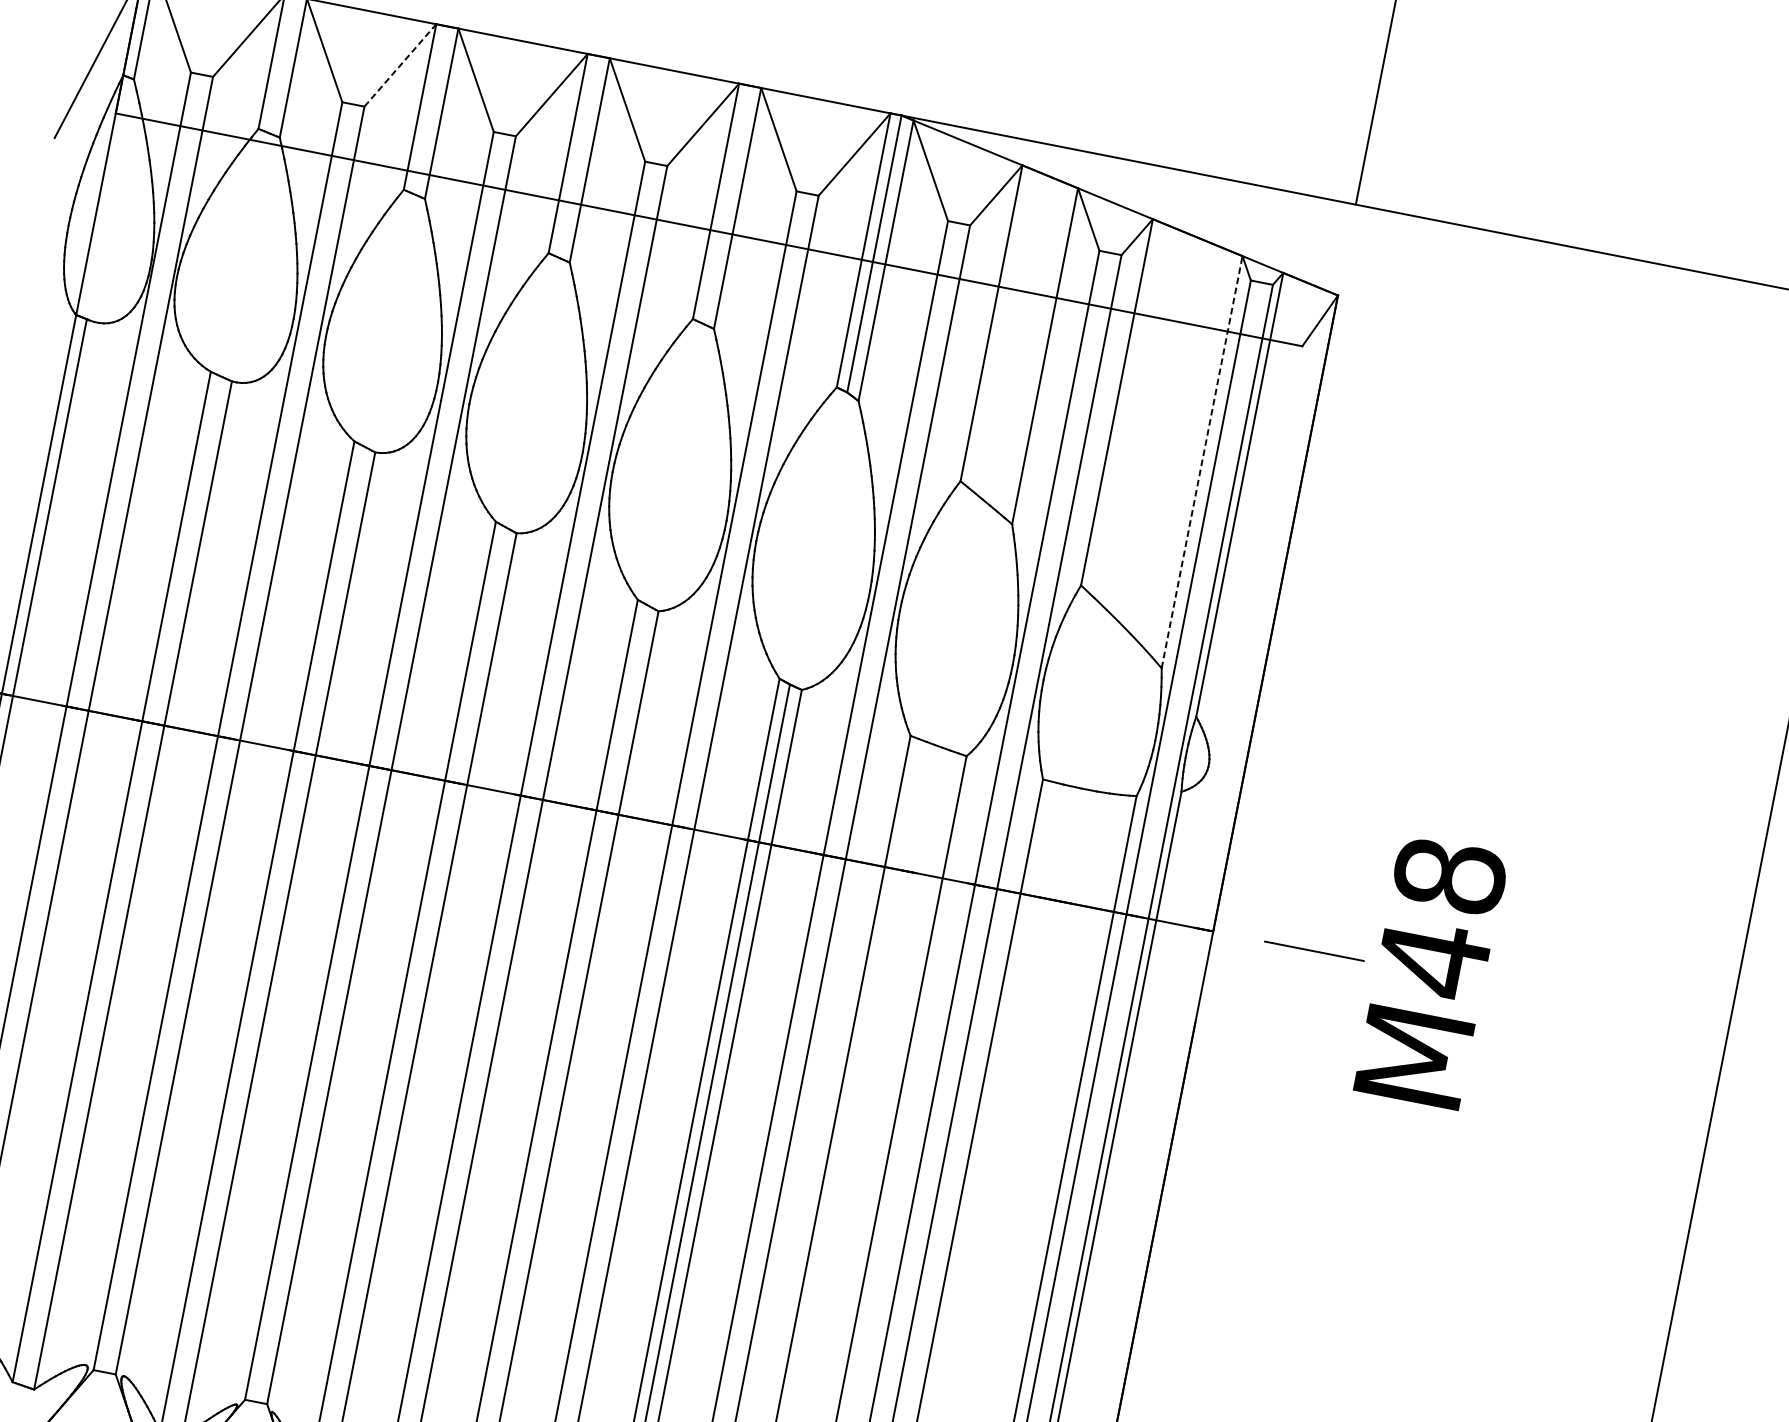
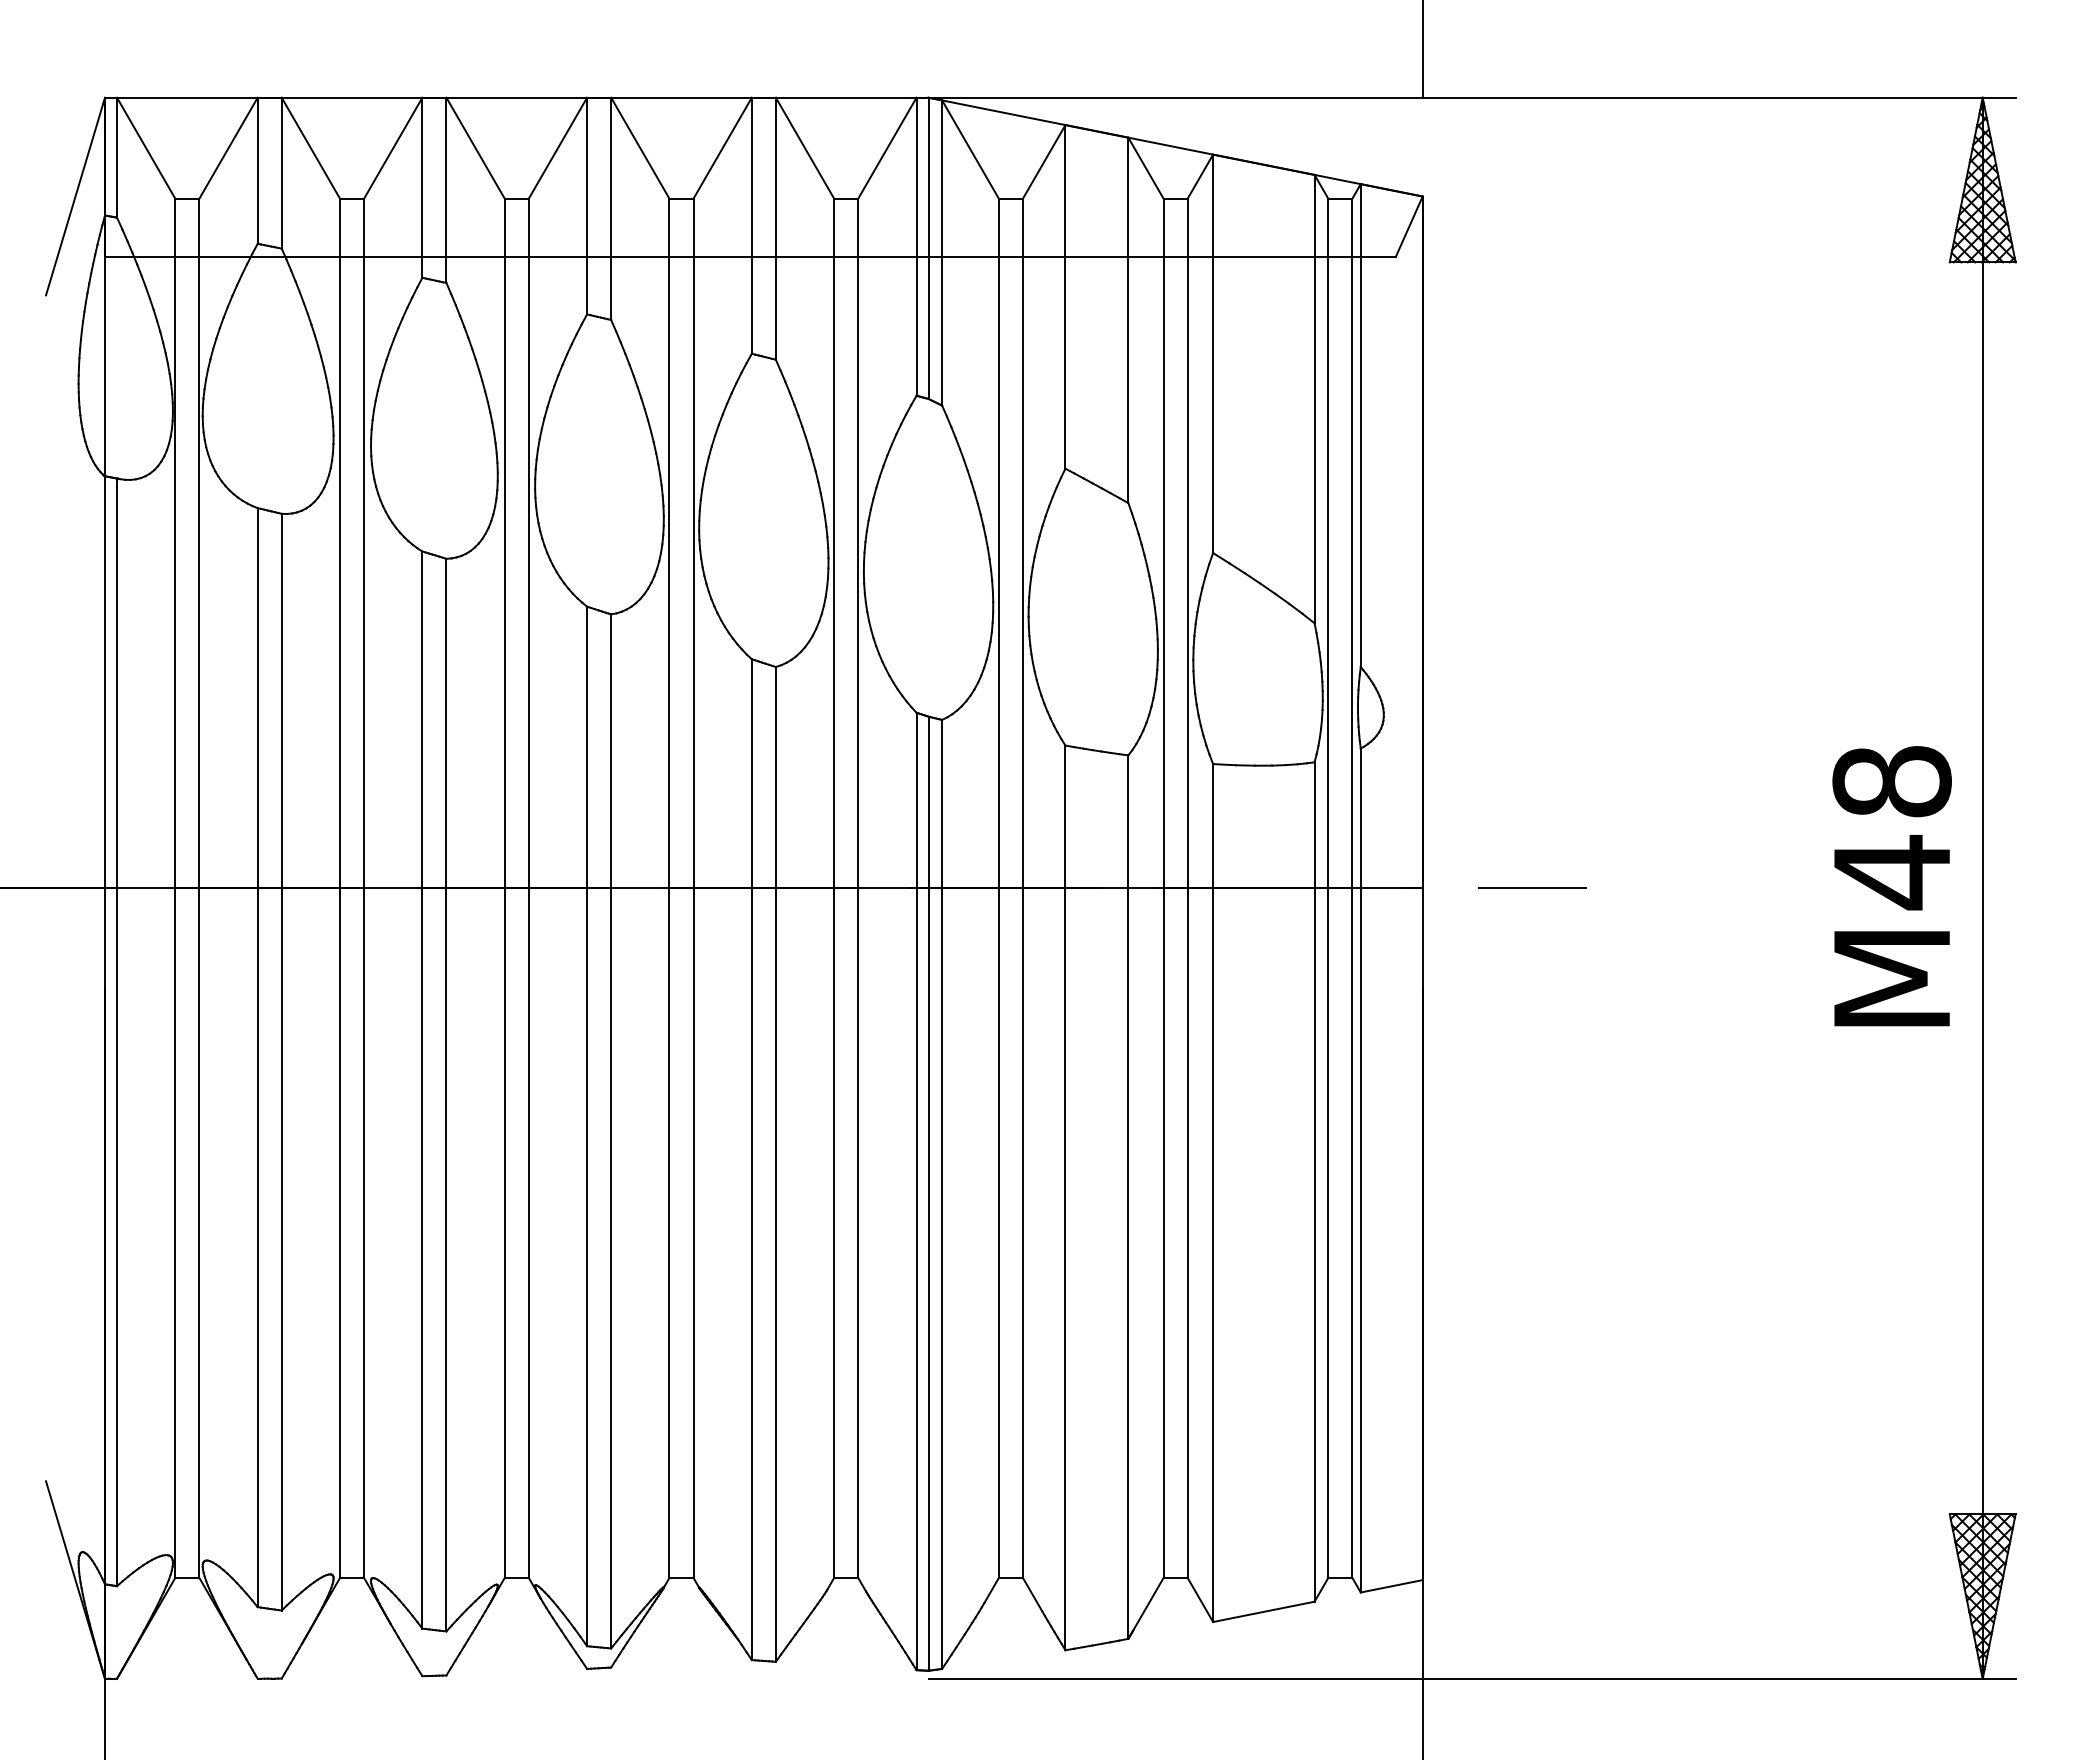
line: (400, 64) -> (393, 147), dashed -> solid
line: (1202, 461) -> (1314, 398), dashed -> solid
text: (1430, 972) -> (1891, 886), moved

